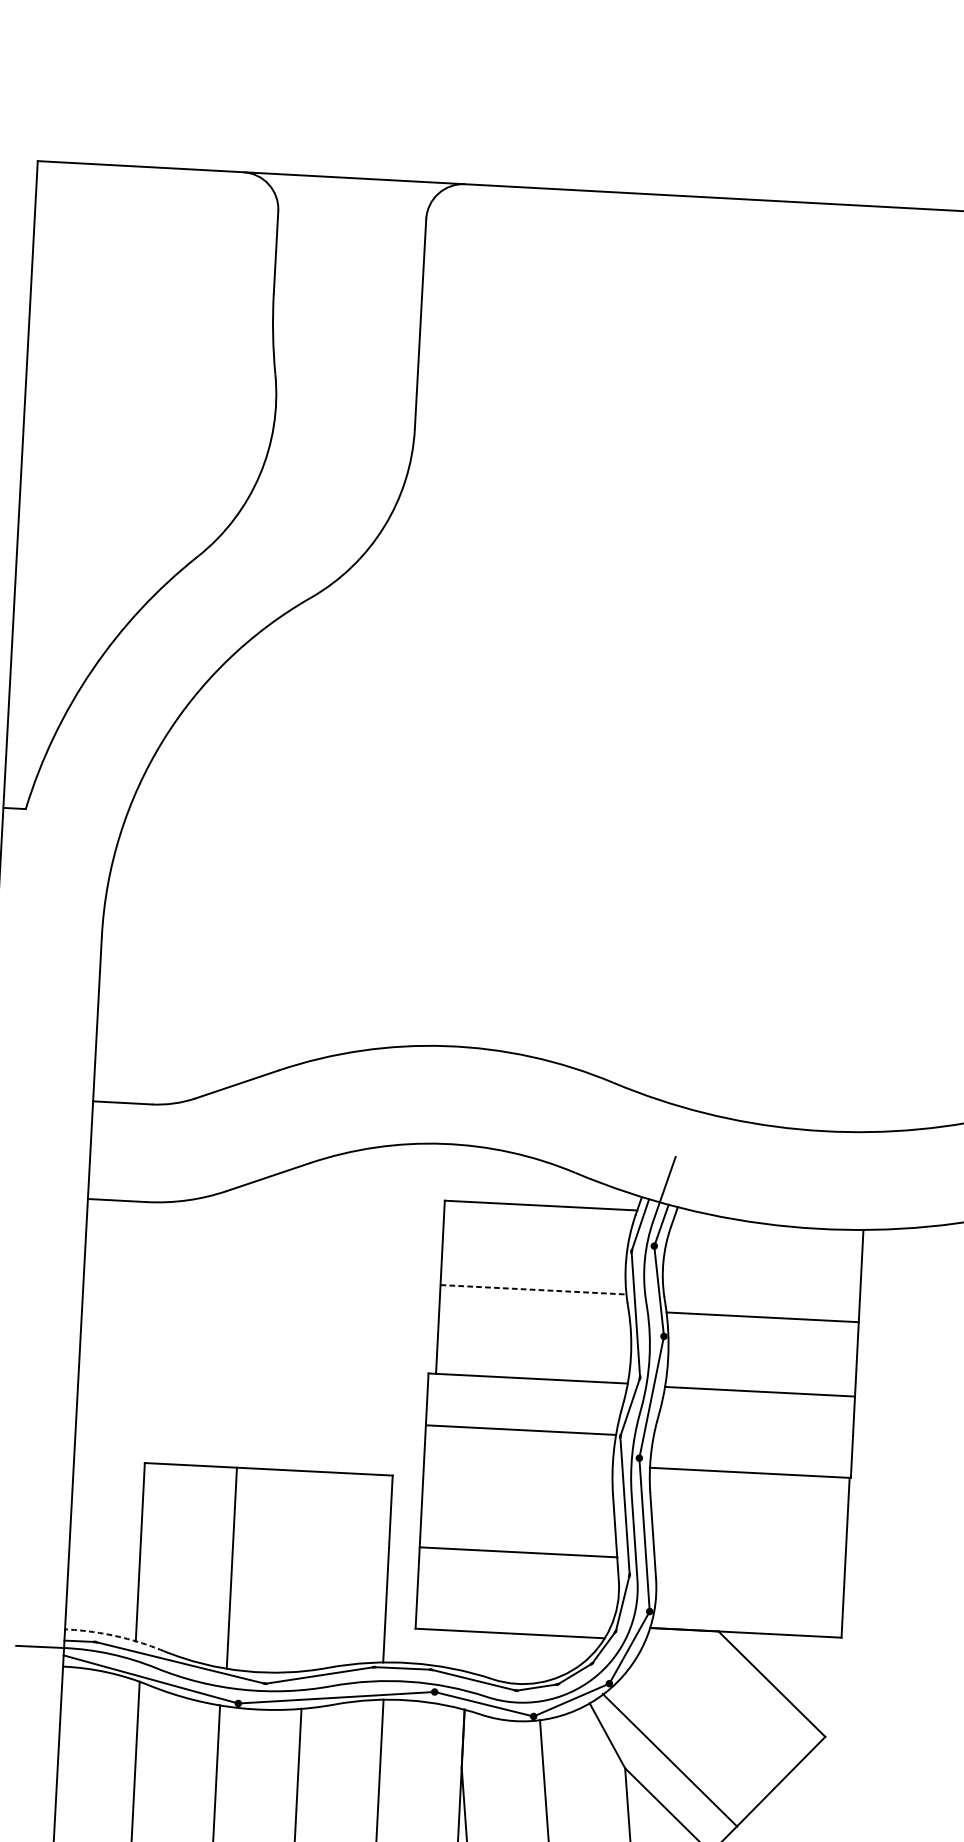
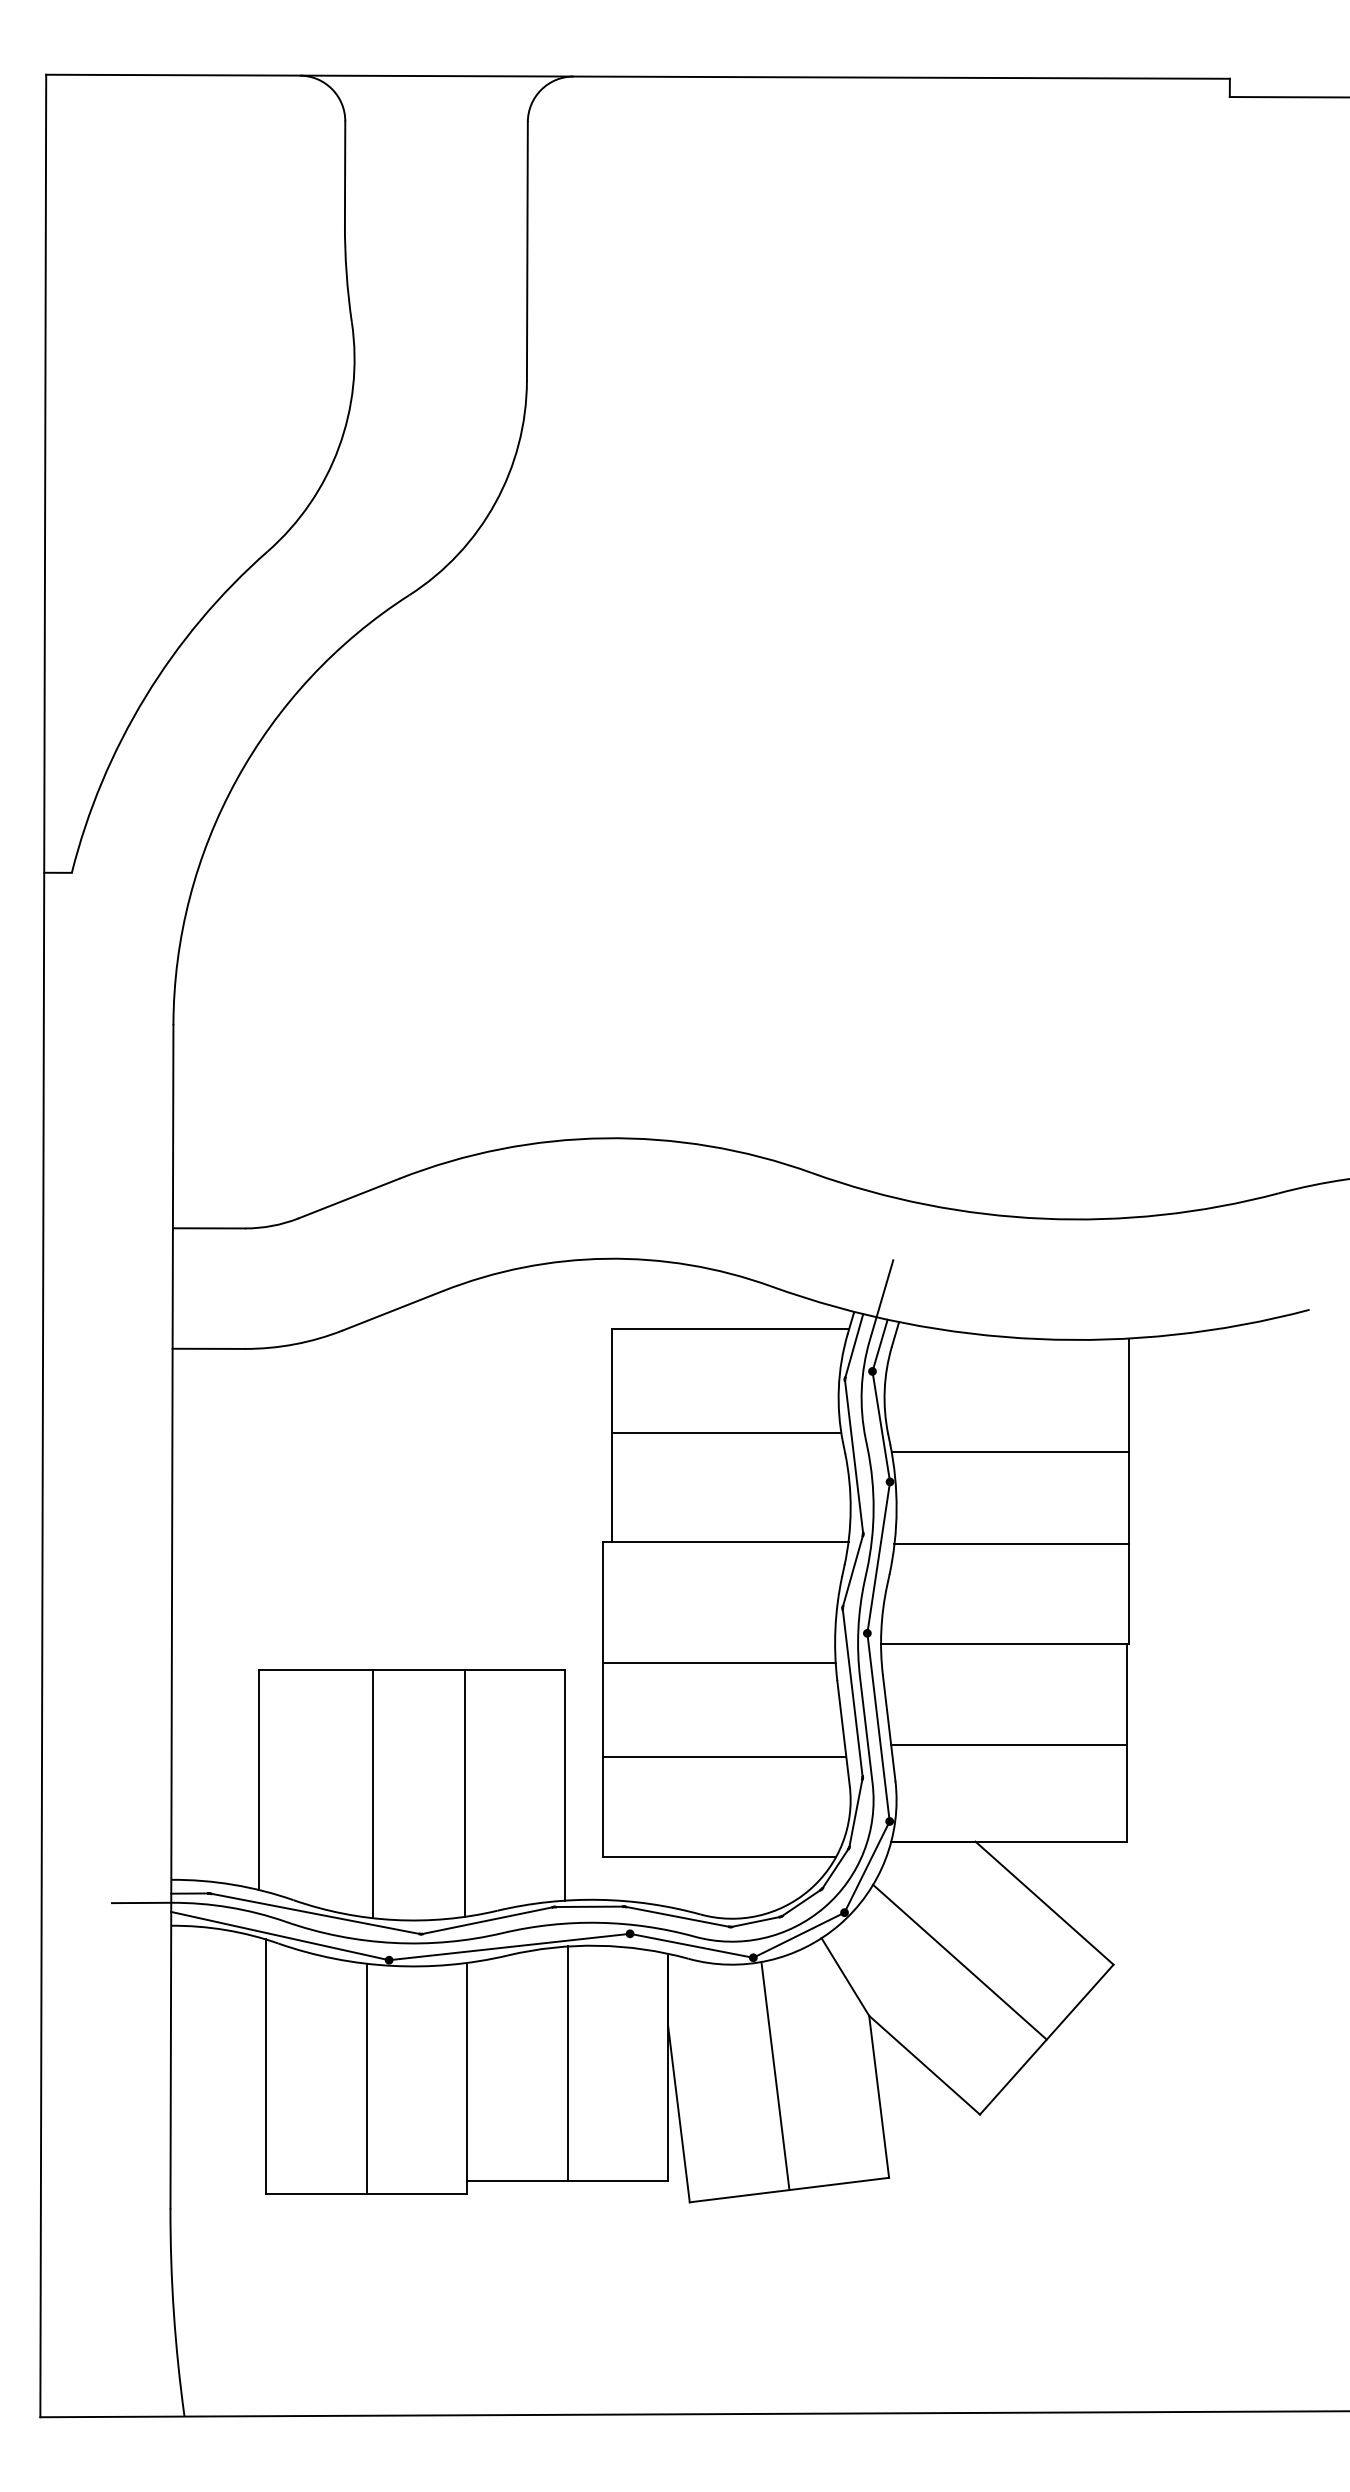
line: (533, 1289) -> (726, 1432), dashed -> solid
line: (519, 1430) -> (718, 1663), moved
line: (750, 1554) -> (1009, 1744), added
line: (306, 1571) -> (464, 1793), added
arc: (115, 1635) -> (233, 1884), dashed -> solid
line: (669, 1759) -> (959, 1961), moved

